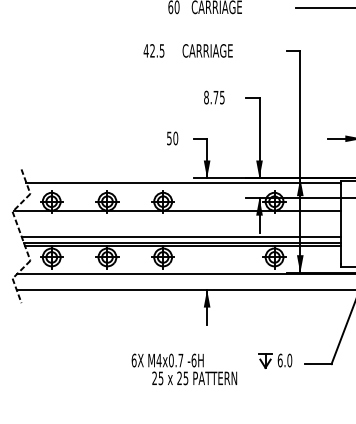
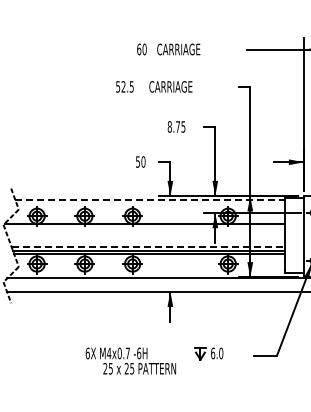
text: (145, 50) -> (117, 86), 42.5 -> 52.5
line: (183, 183) -> (150, 200), solid -> dashed
line: (181, 236) -> (148, 246), solid -> dashed
part: (211, 368) -> (154, 360), moved

